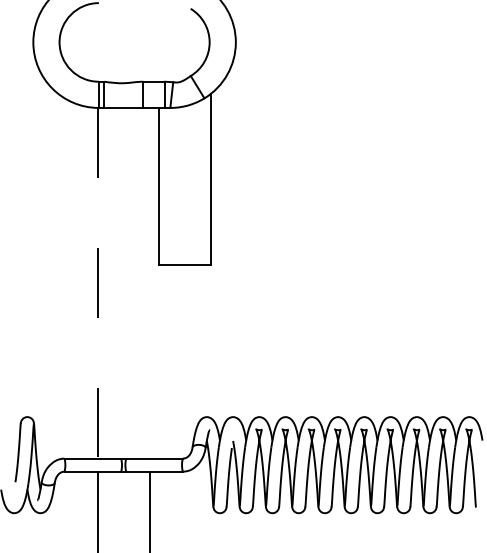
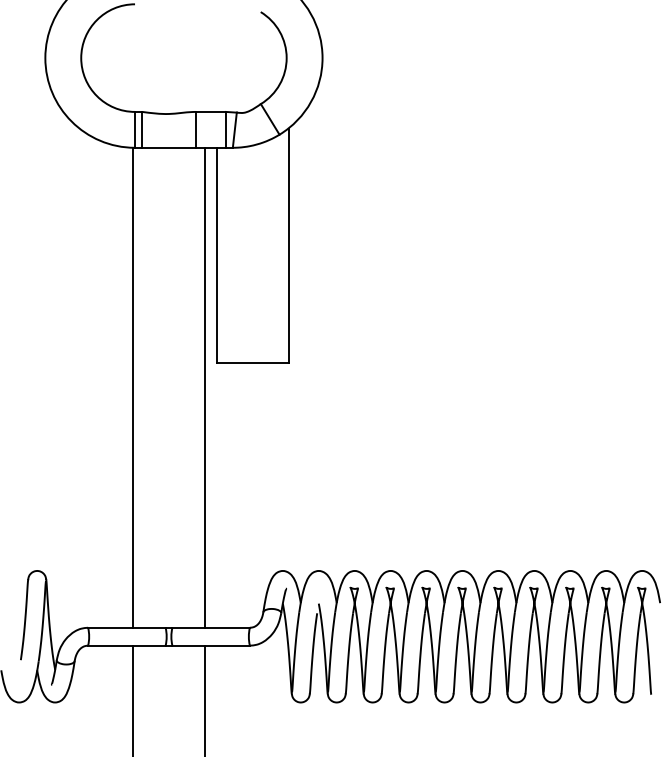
line: (97, 283) -> (133, 387), dashed -> solid
line: (149, 283) -> (204, 387), added

